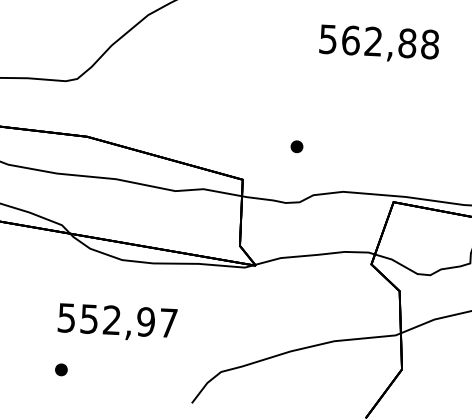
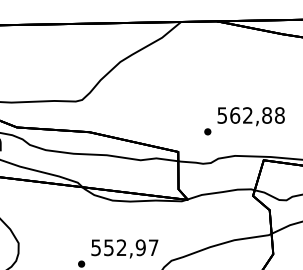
text: (378, 43) -> (250, 116), moved
text: (116, 321) -> (124, 248), moved

